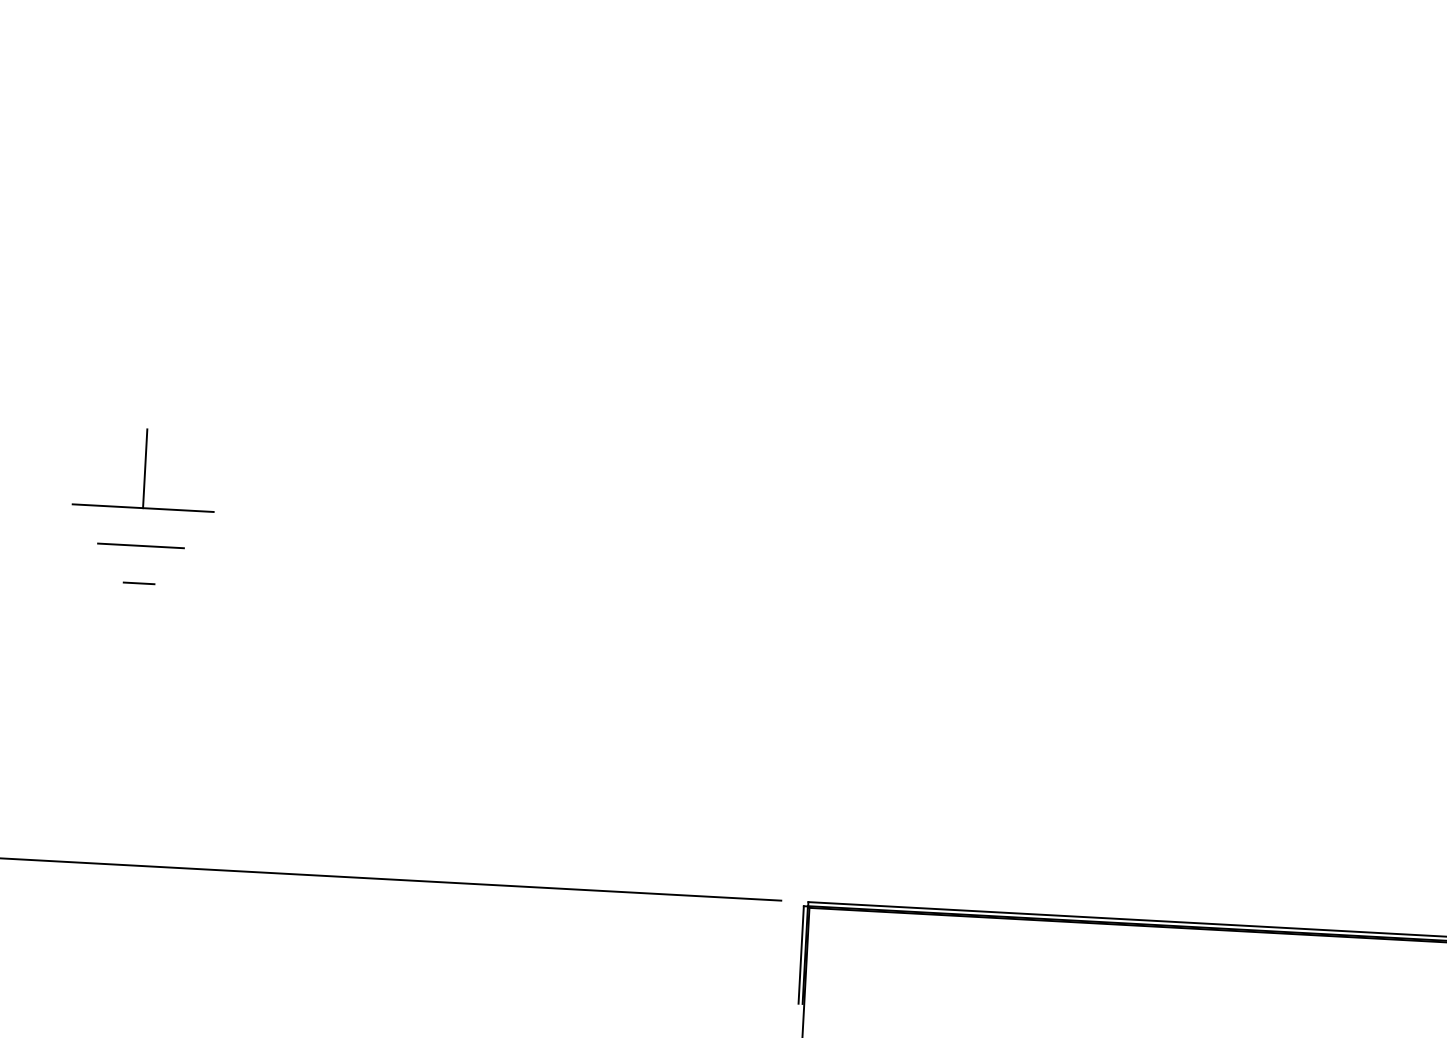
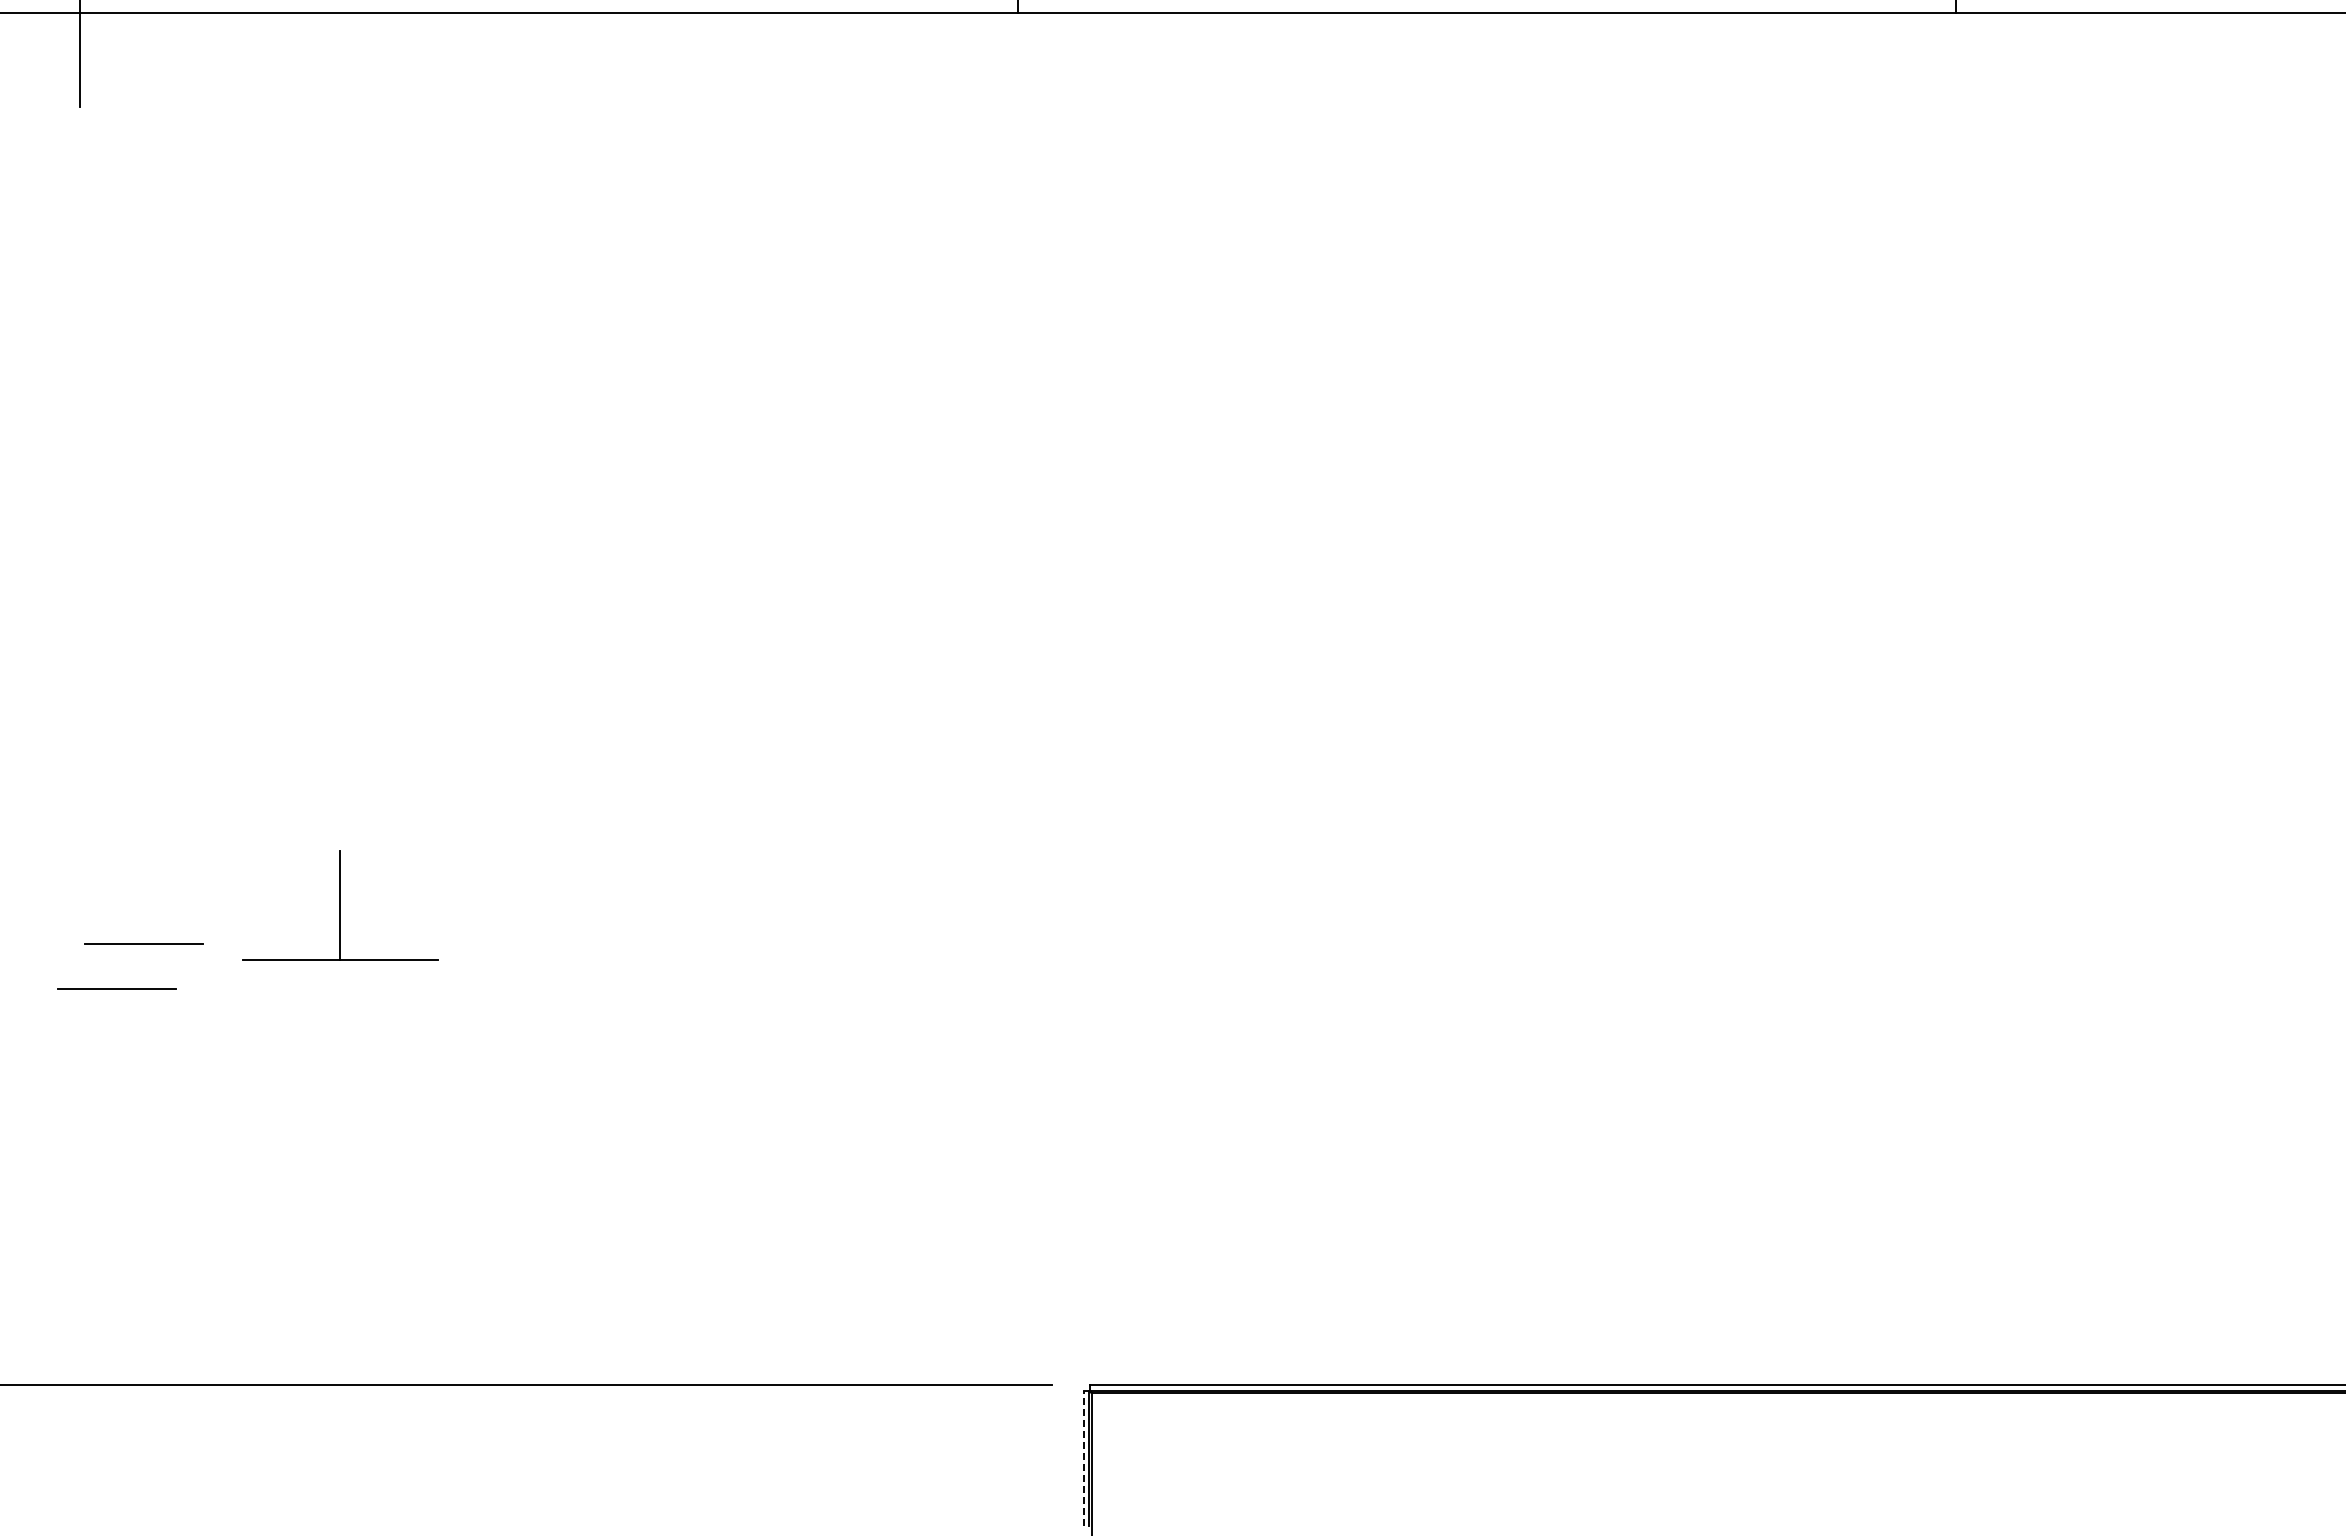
part: (145, 468) -> (340, 905), moved
line: (119, 576) -> (116, 988), added
line: (139, 583) -> (144, 996), removed
line: (800, 954) -> (1083, 1457), solid -> dashed

